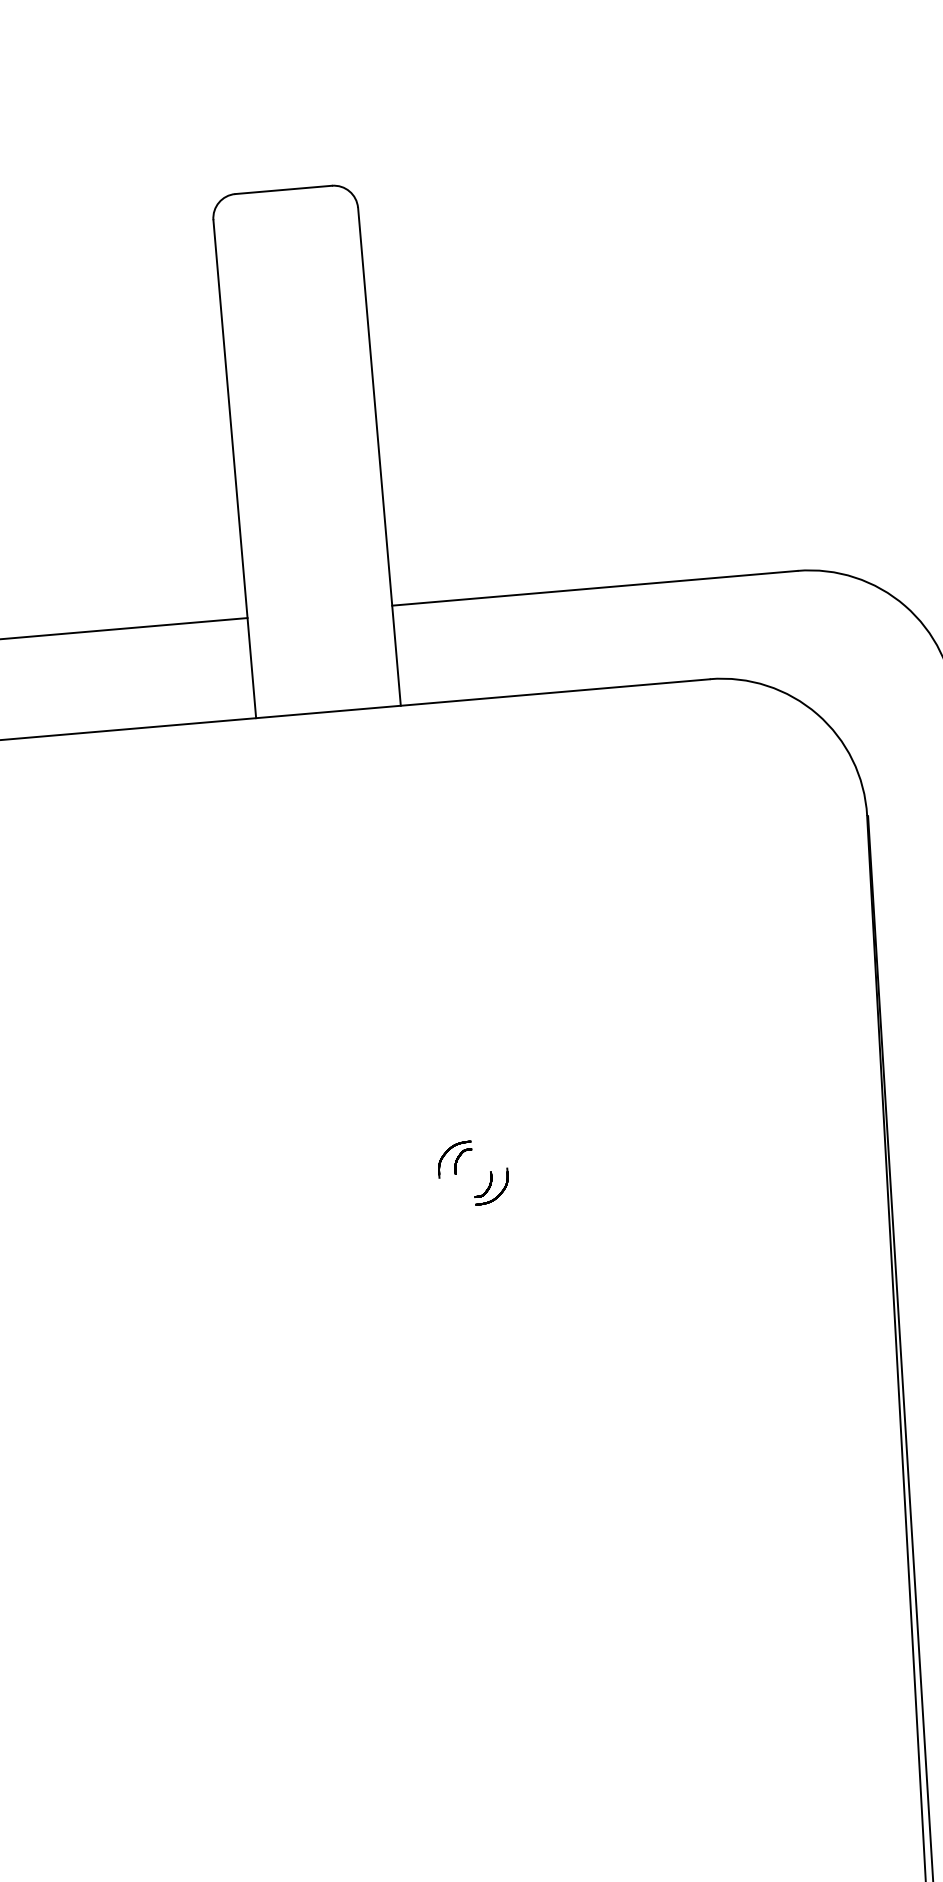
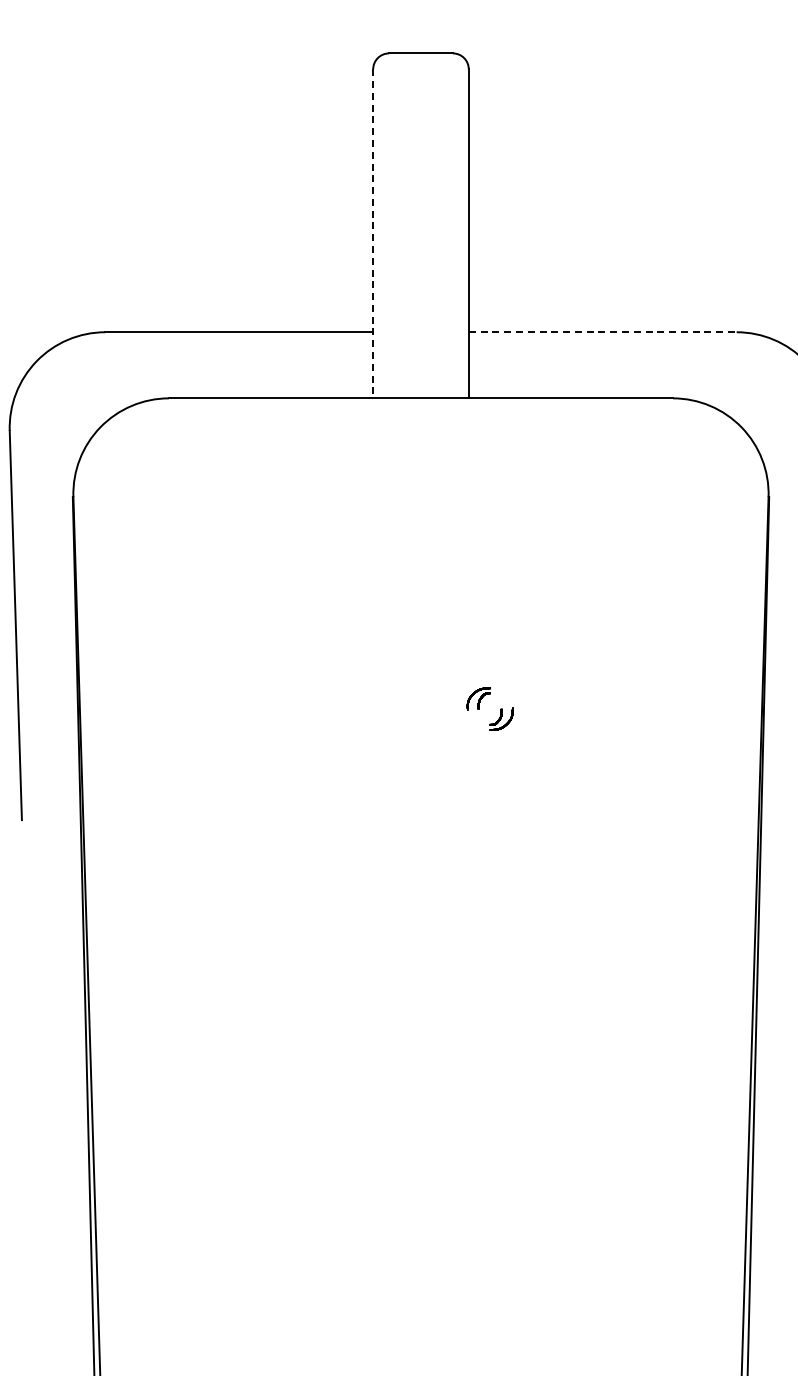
line: (235, 468) -> (373, 233), solid -> dashed
line: (594, 588) -> (602, 332), solid -> dashed

